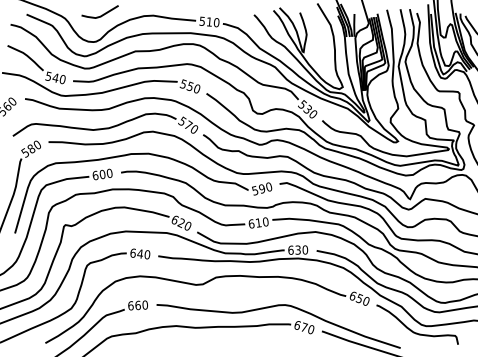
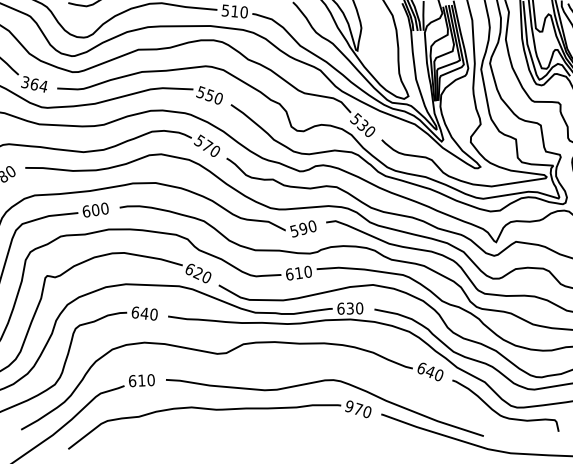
text: (55, 77) -> (34, 83), 540 -> 364
text: (359, 298) -> (430, 371), 650 -> 640
text: (137, 305) -> (141, 380), 660 -> 610
text: (297, 324) -> (349, 405), 670 -> 970

